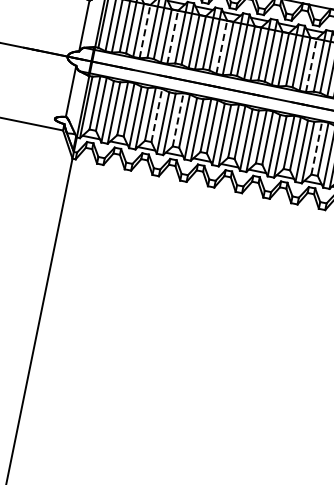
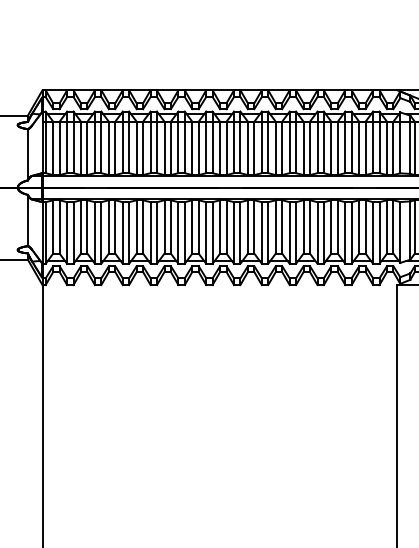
line: (145, 31) -> (87, 148), dashed -> solid
line: (172, 37) -> (115, 148), dashed -> solid
line: (221, 47) -> (164, 148), dashed -> solid
line: (311, 65) -> (254, 148), dashed -> solid
line: (157, 115) -> (115, 226), dashed -> solid
line: (178, 119) -> (136, 226), dashed -> solid
line: (316, 147) -> (275, 226), dashed -> solid

